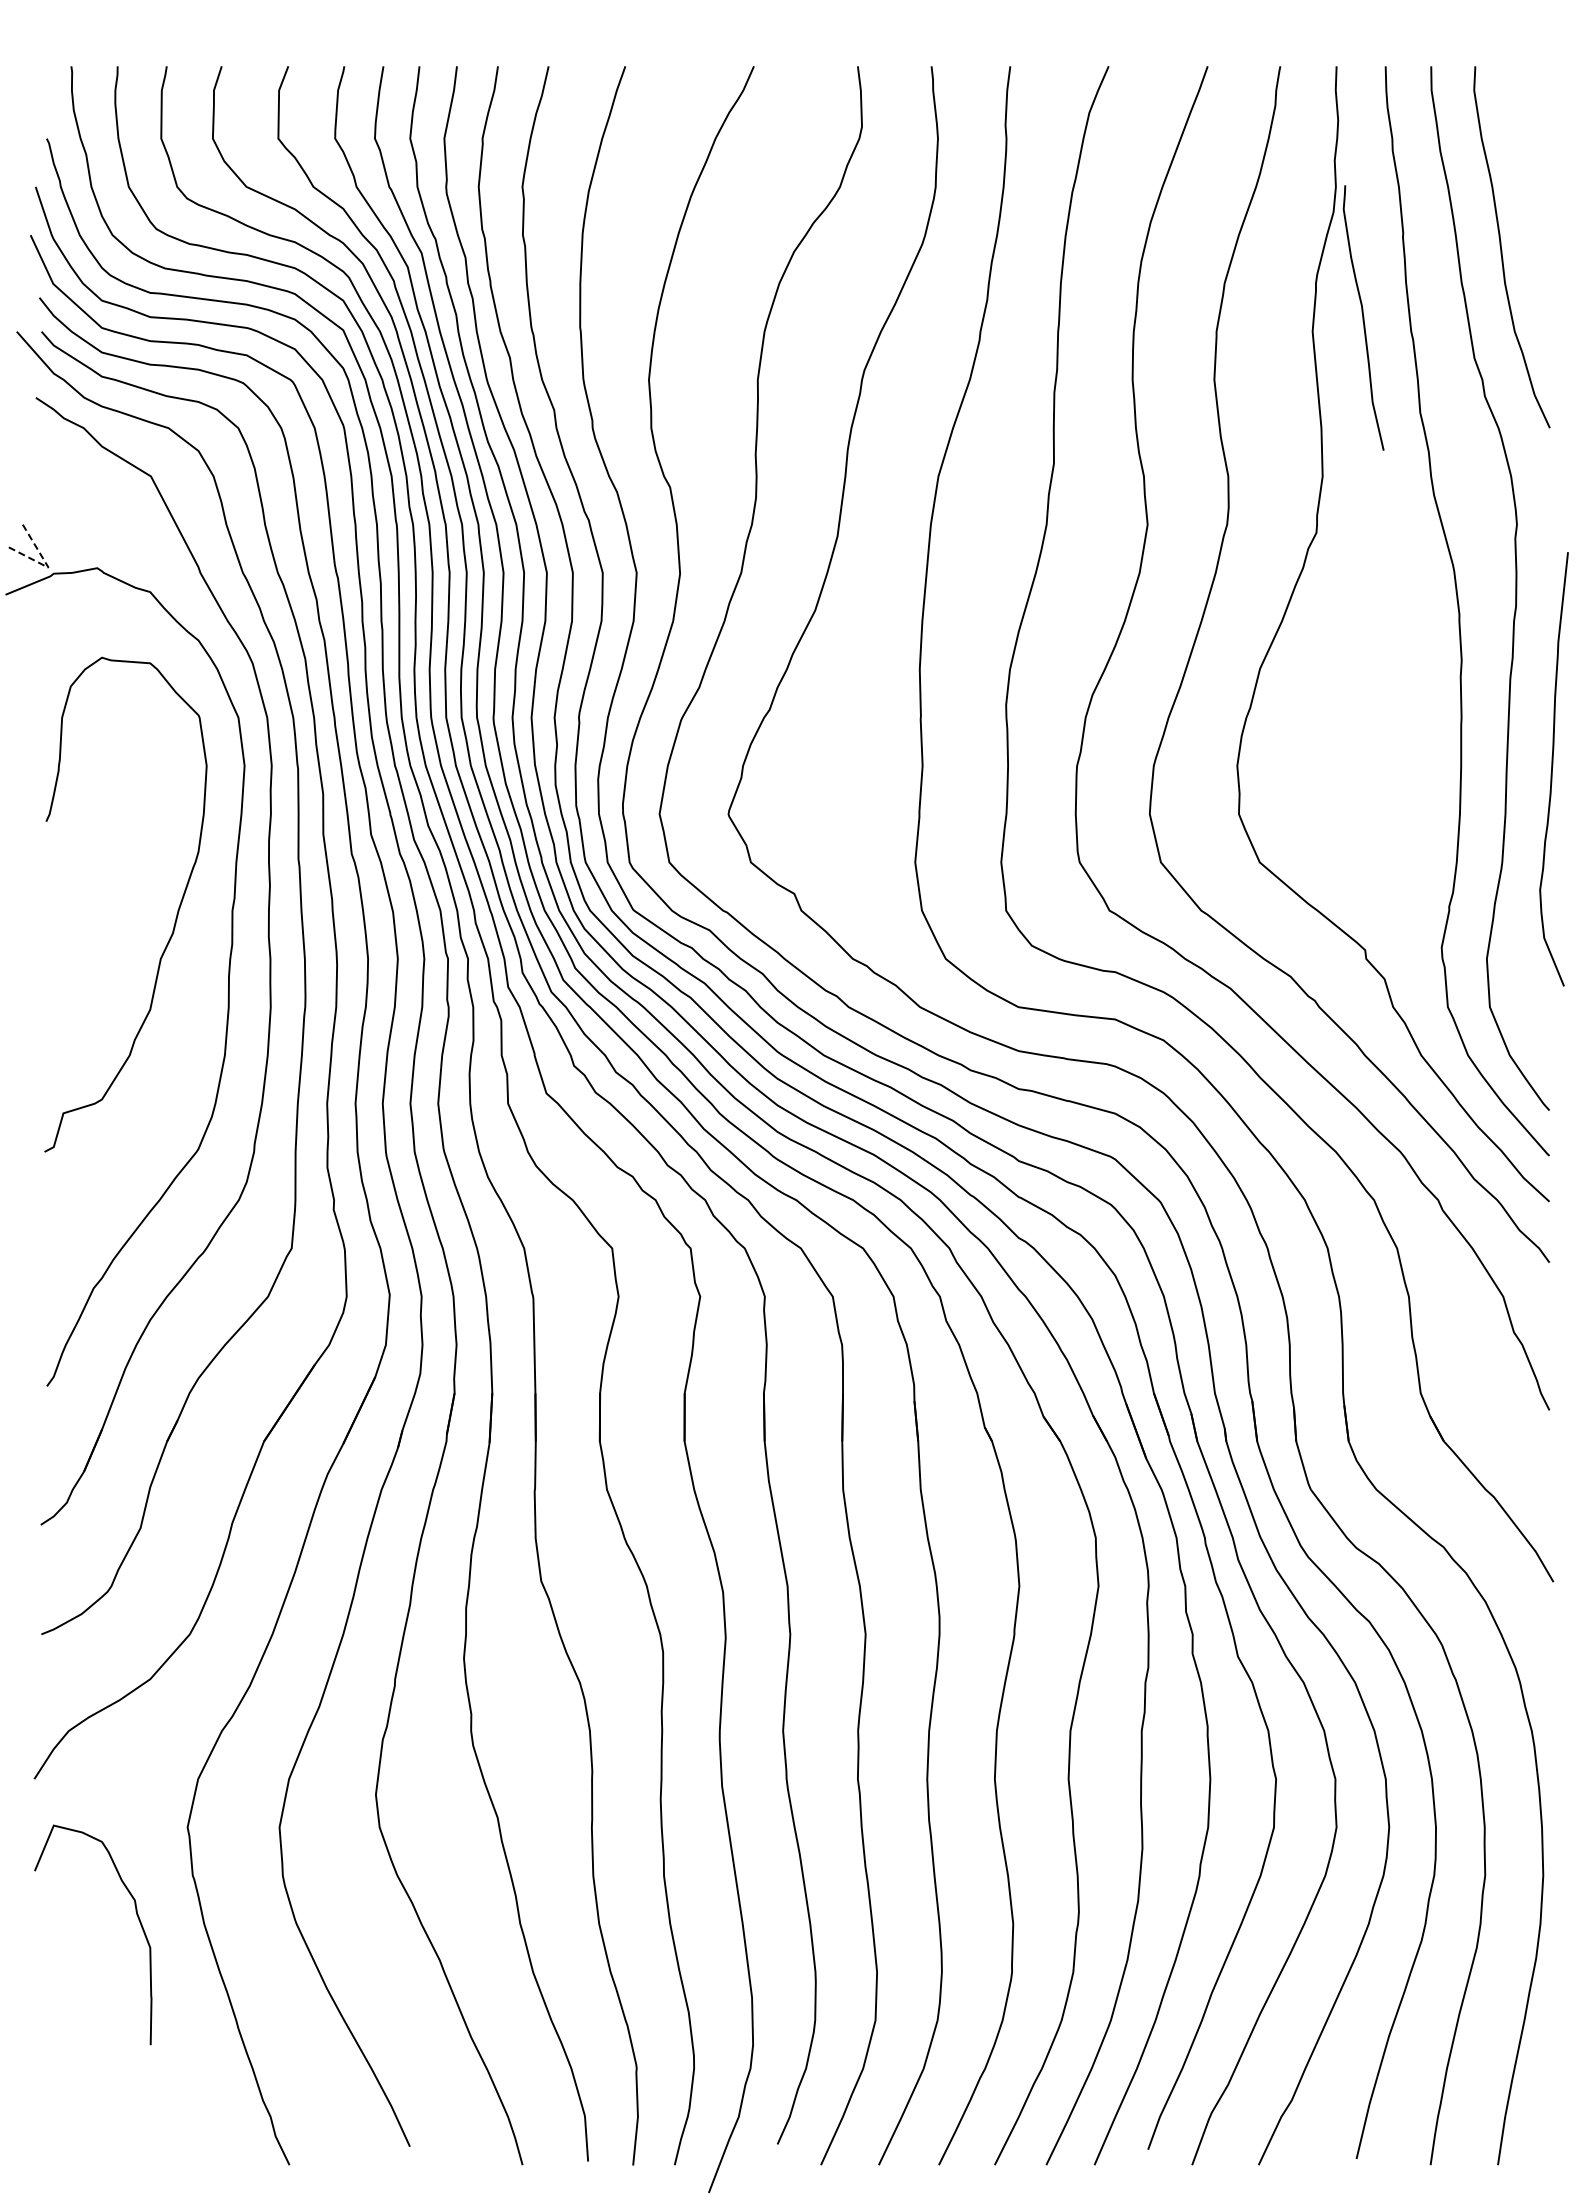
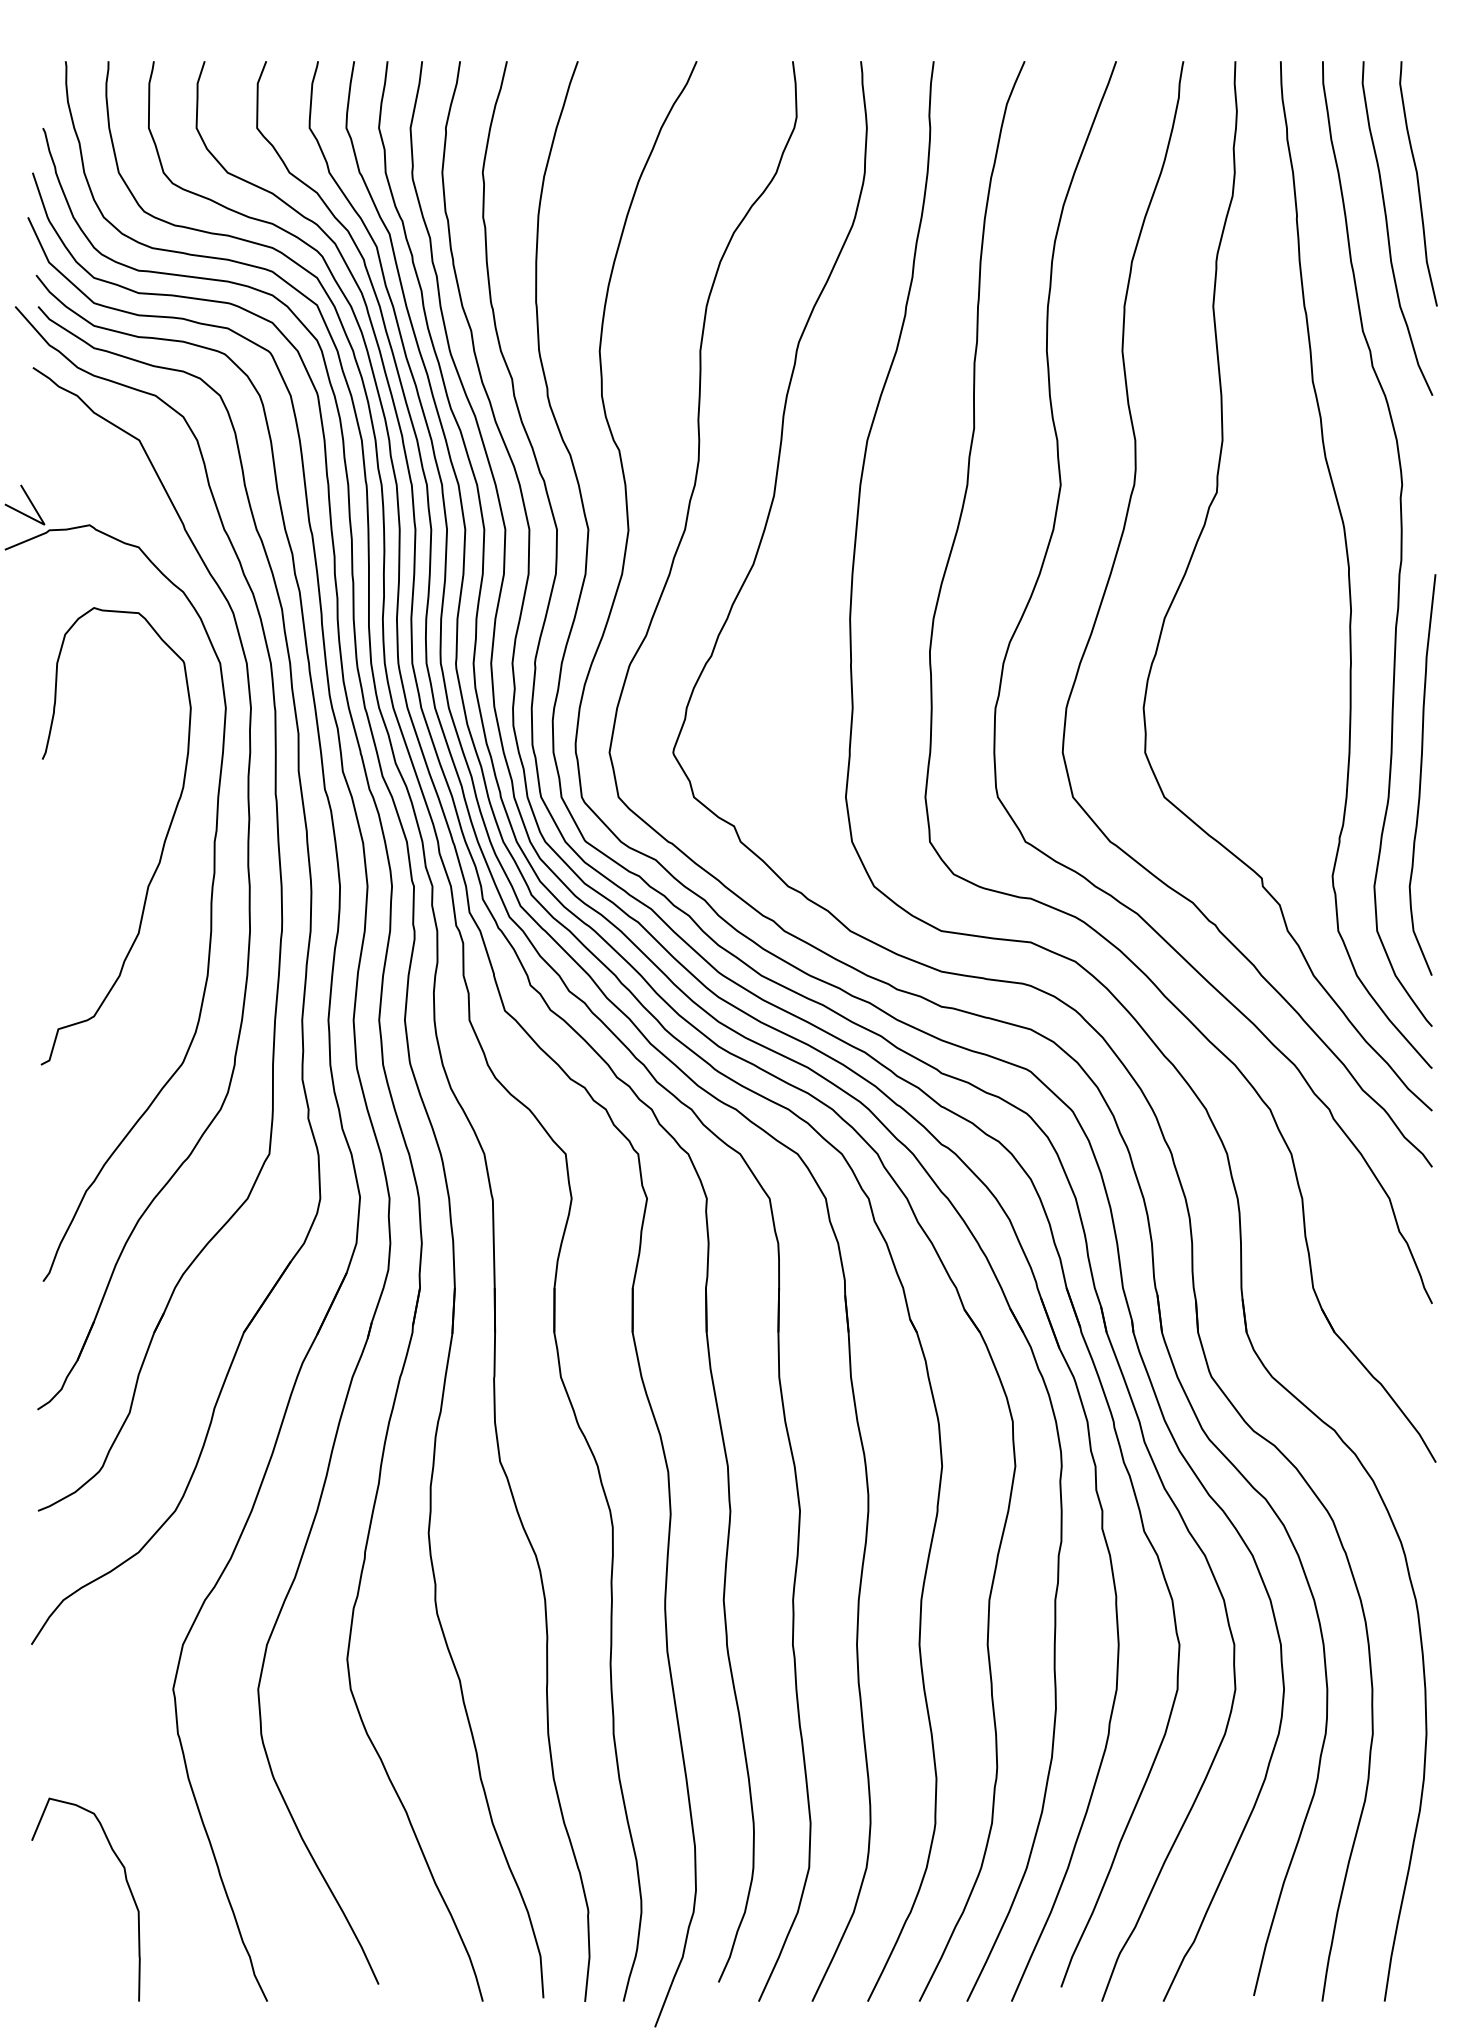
curve: (1363, 317) -> (1418, 183), moved
line: (48, 567) -> (44, 524), dashed -> solid
curve: (1552, 769) -> (1421, 775), moved
curve: (136, 1915) -> (125, 1881), moved

